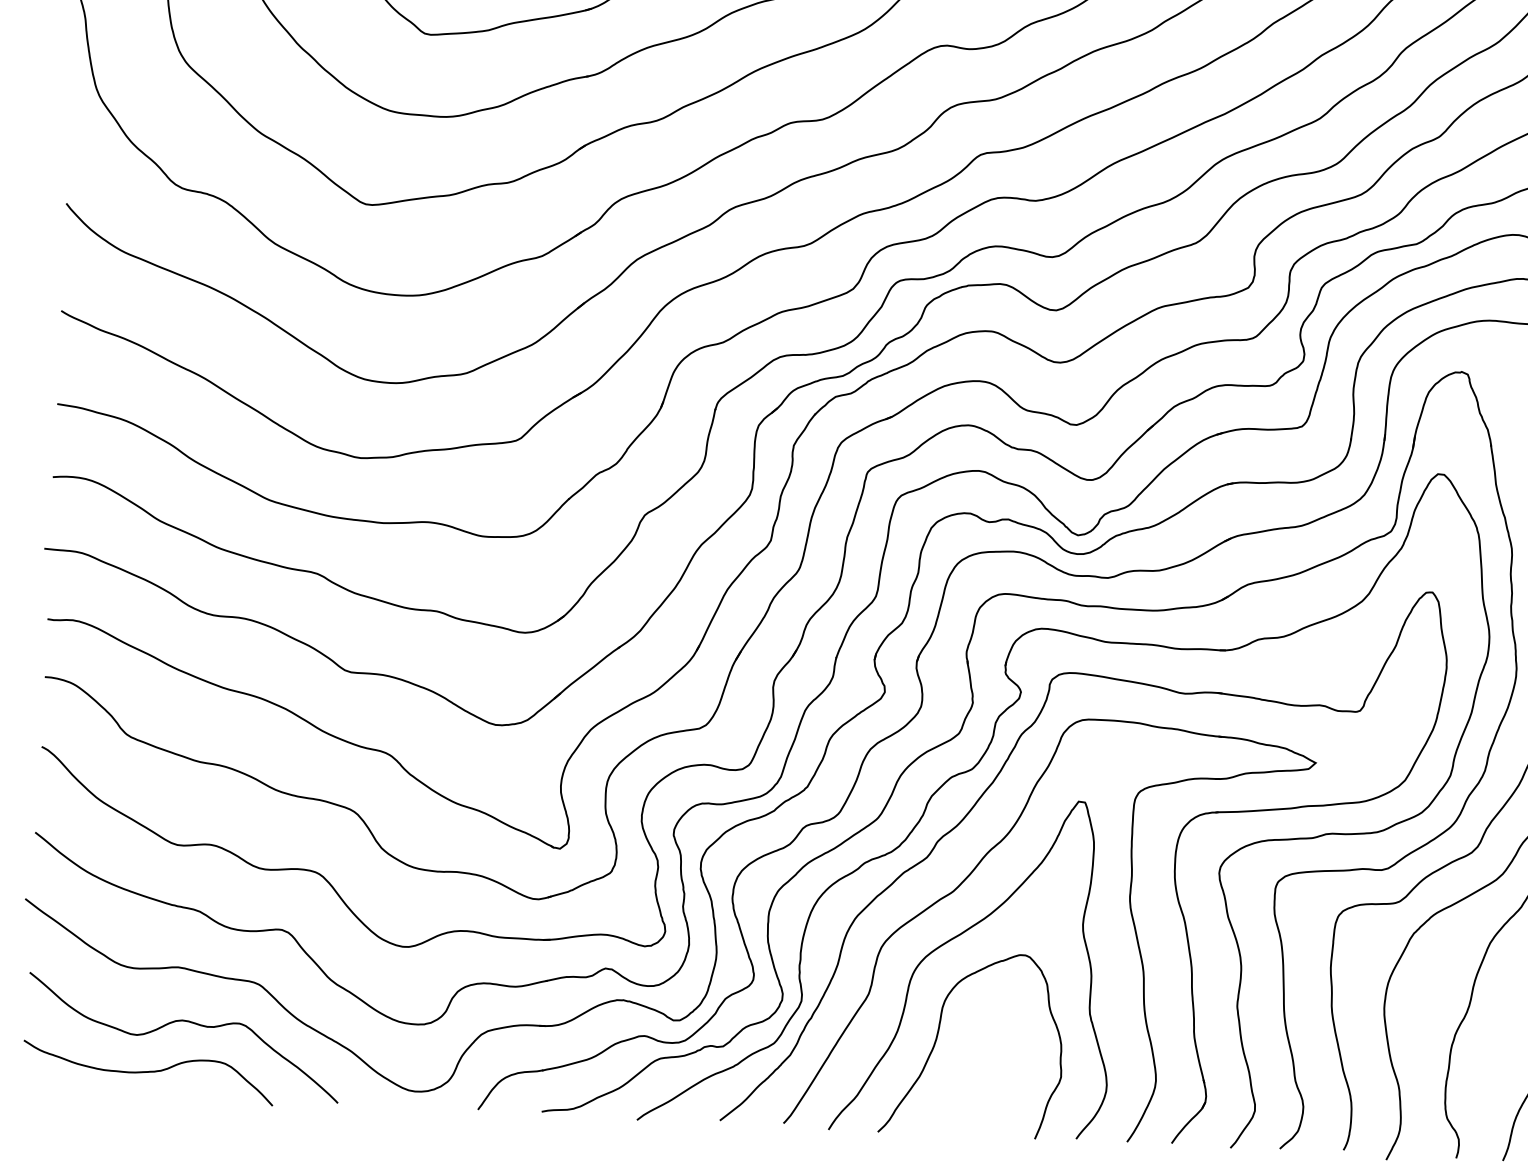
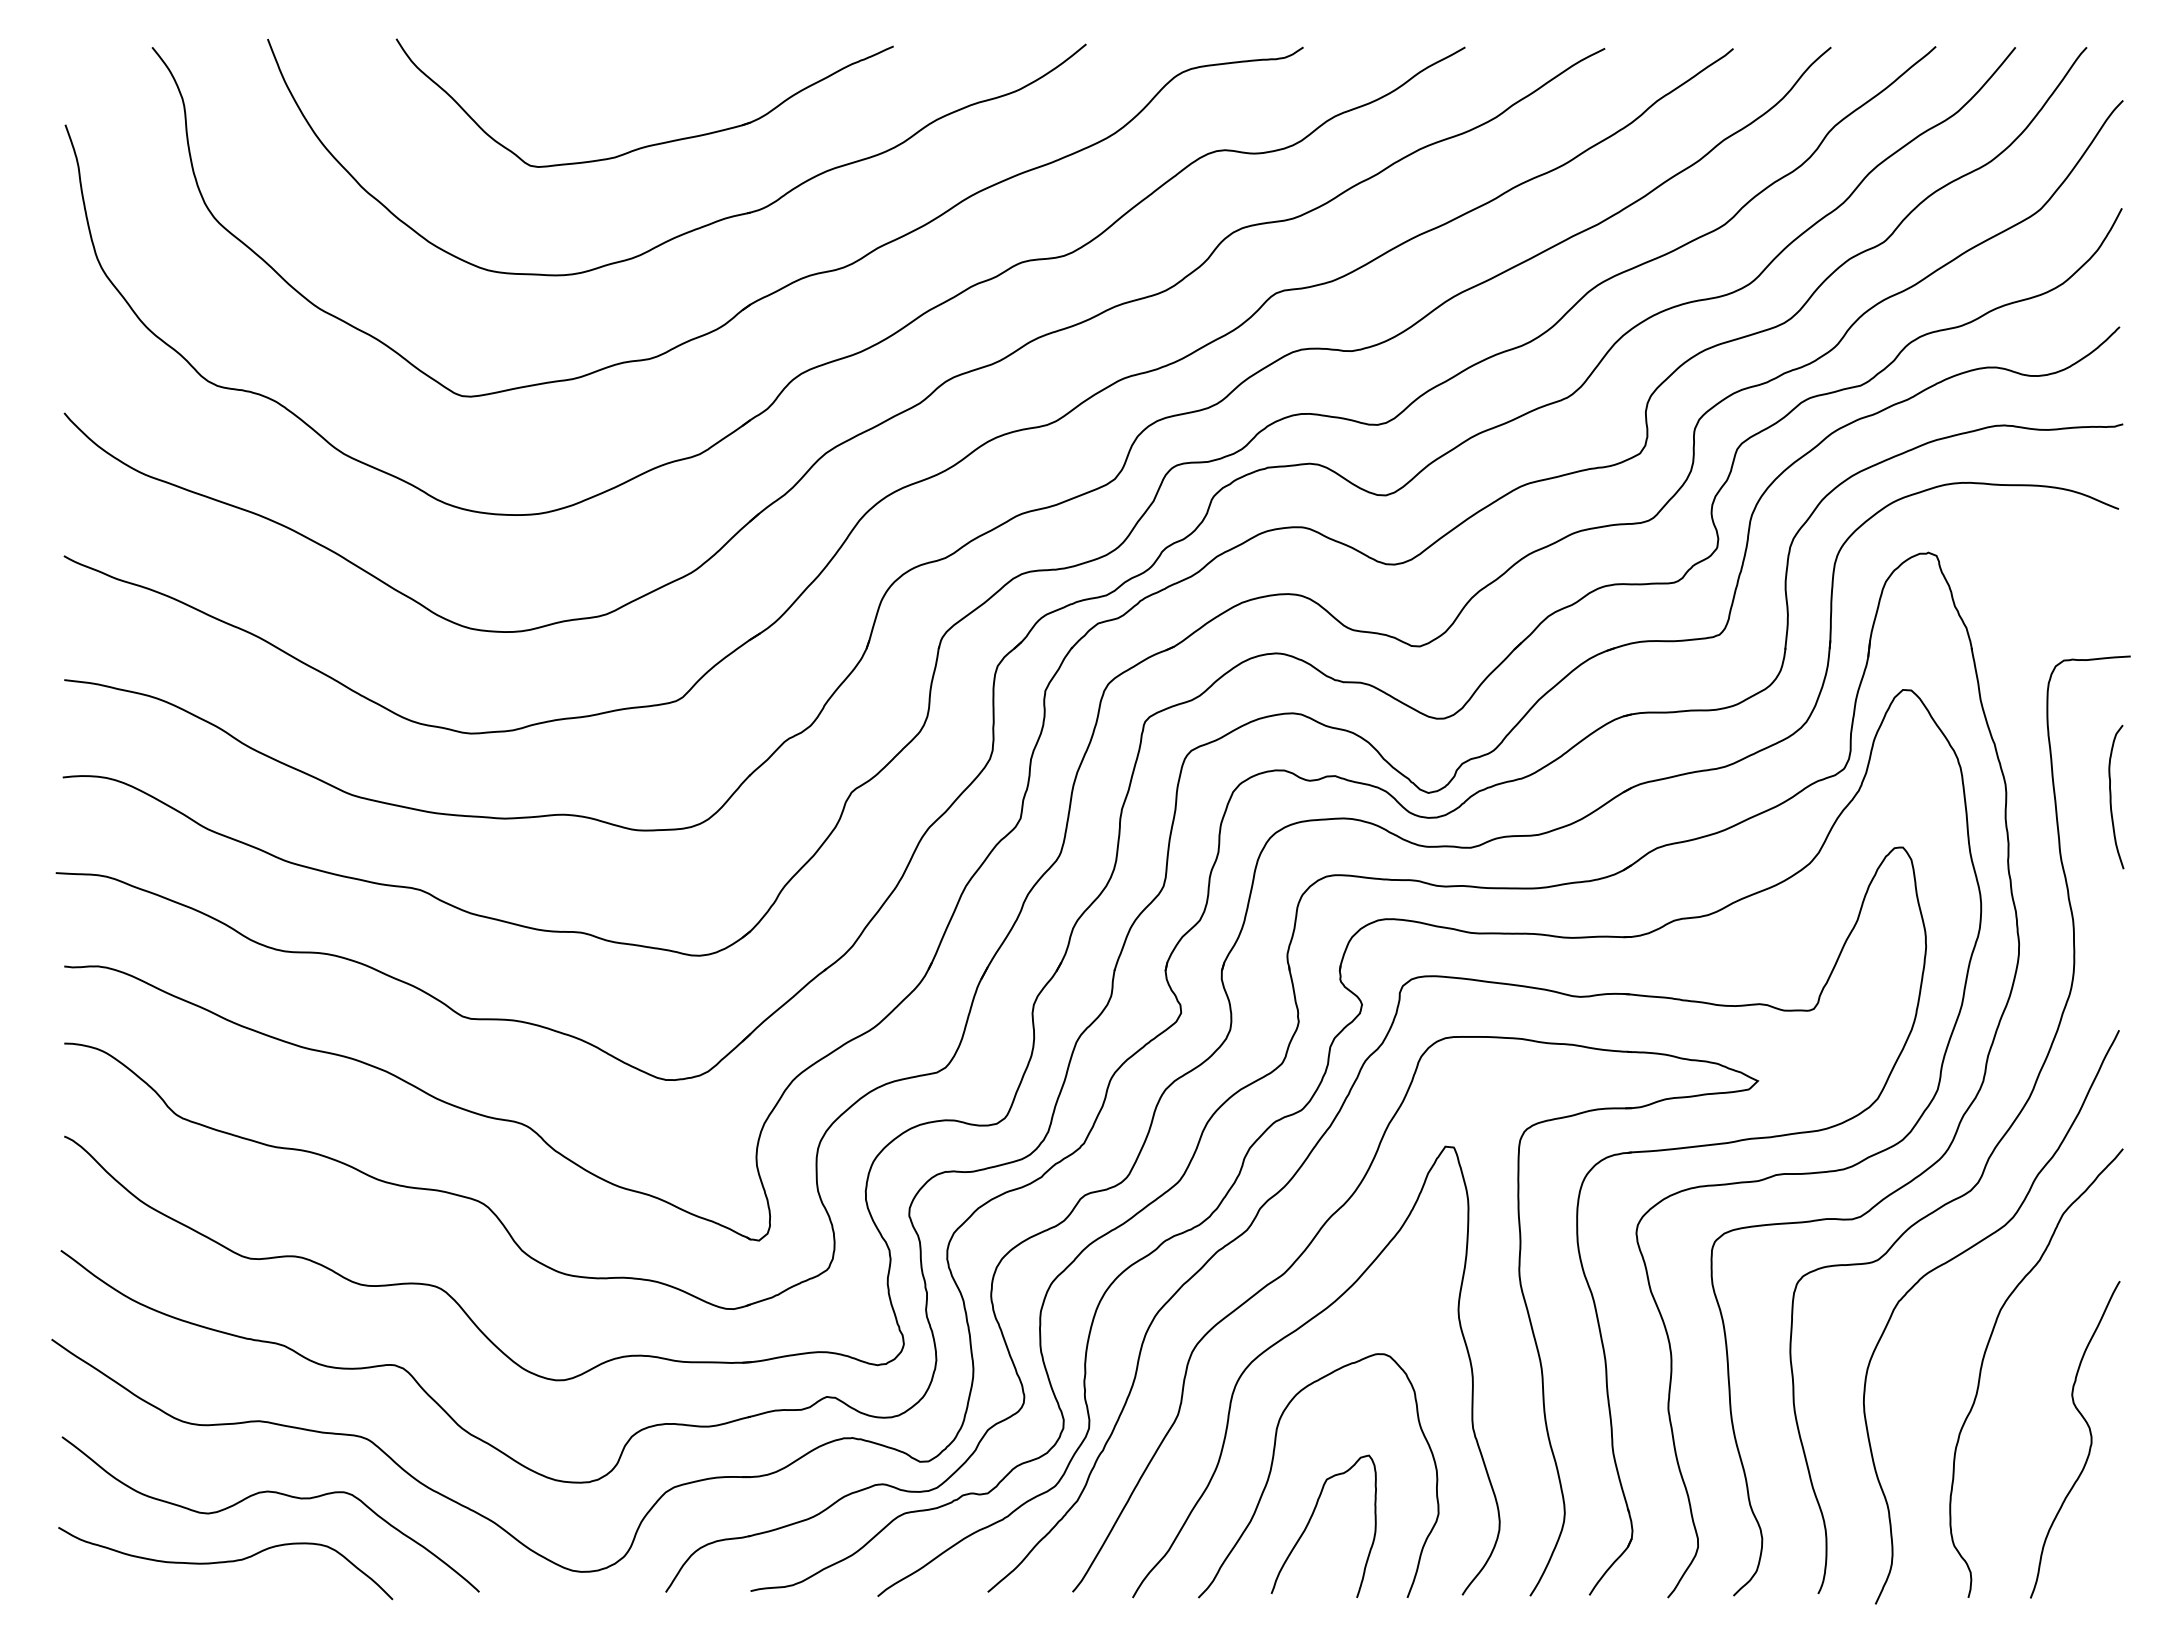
curve: (965, 1077) -> (1311, 1519), added

